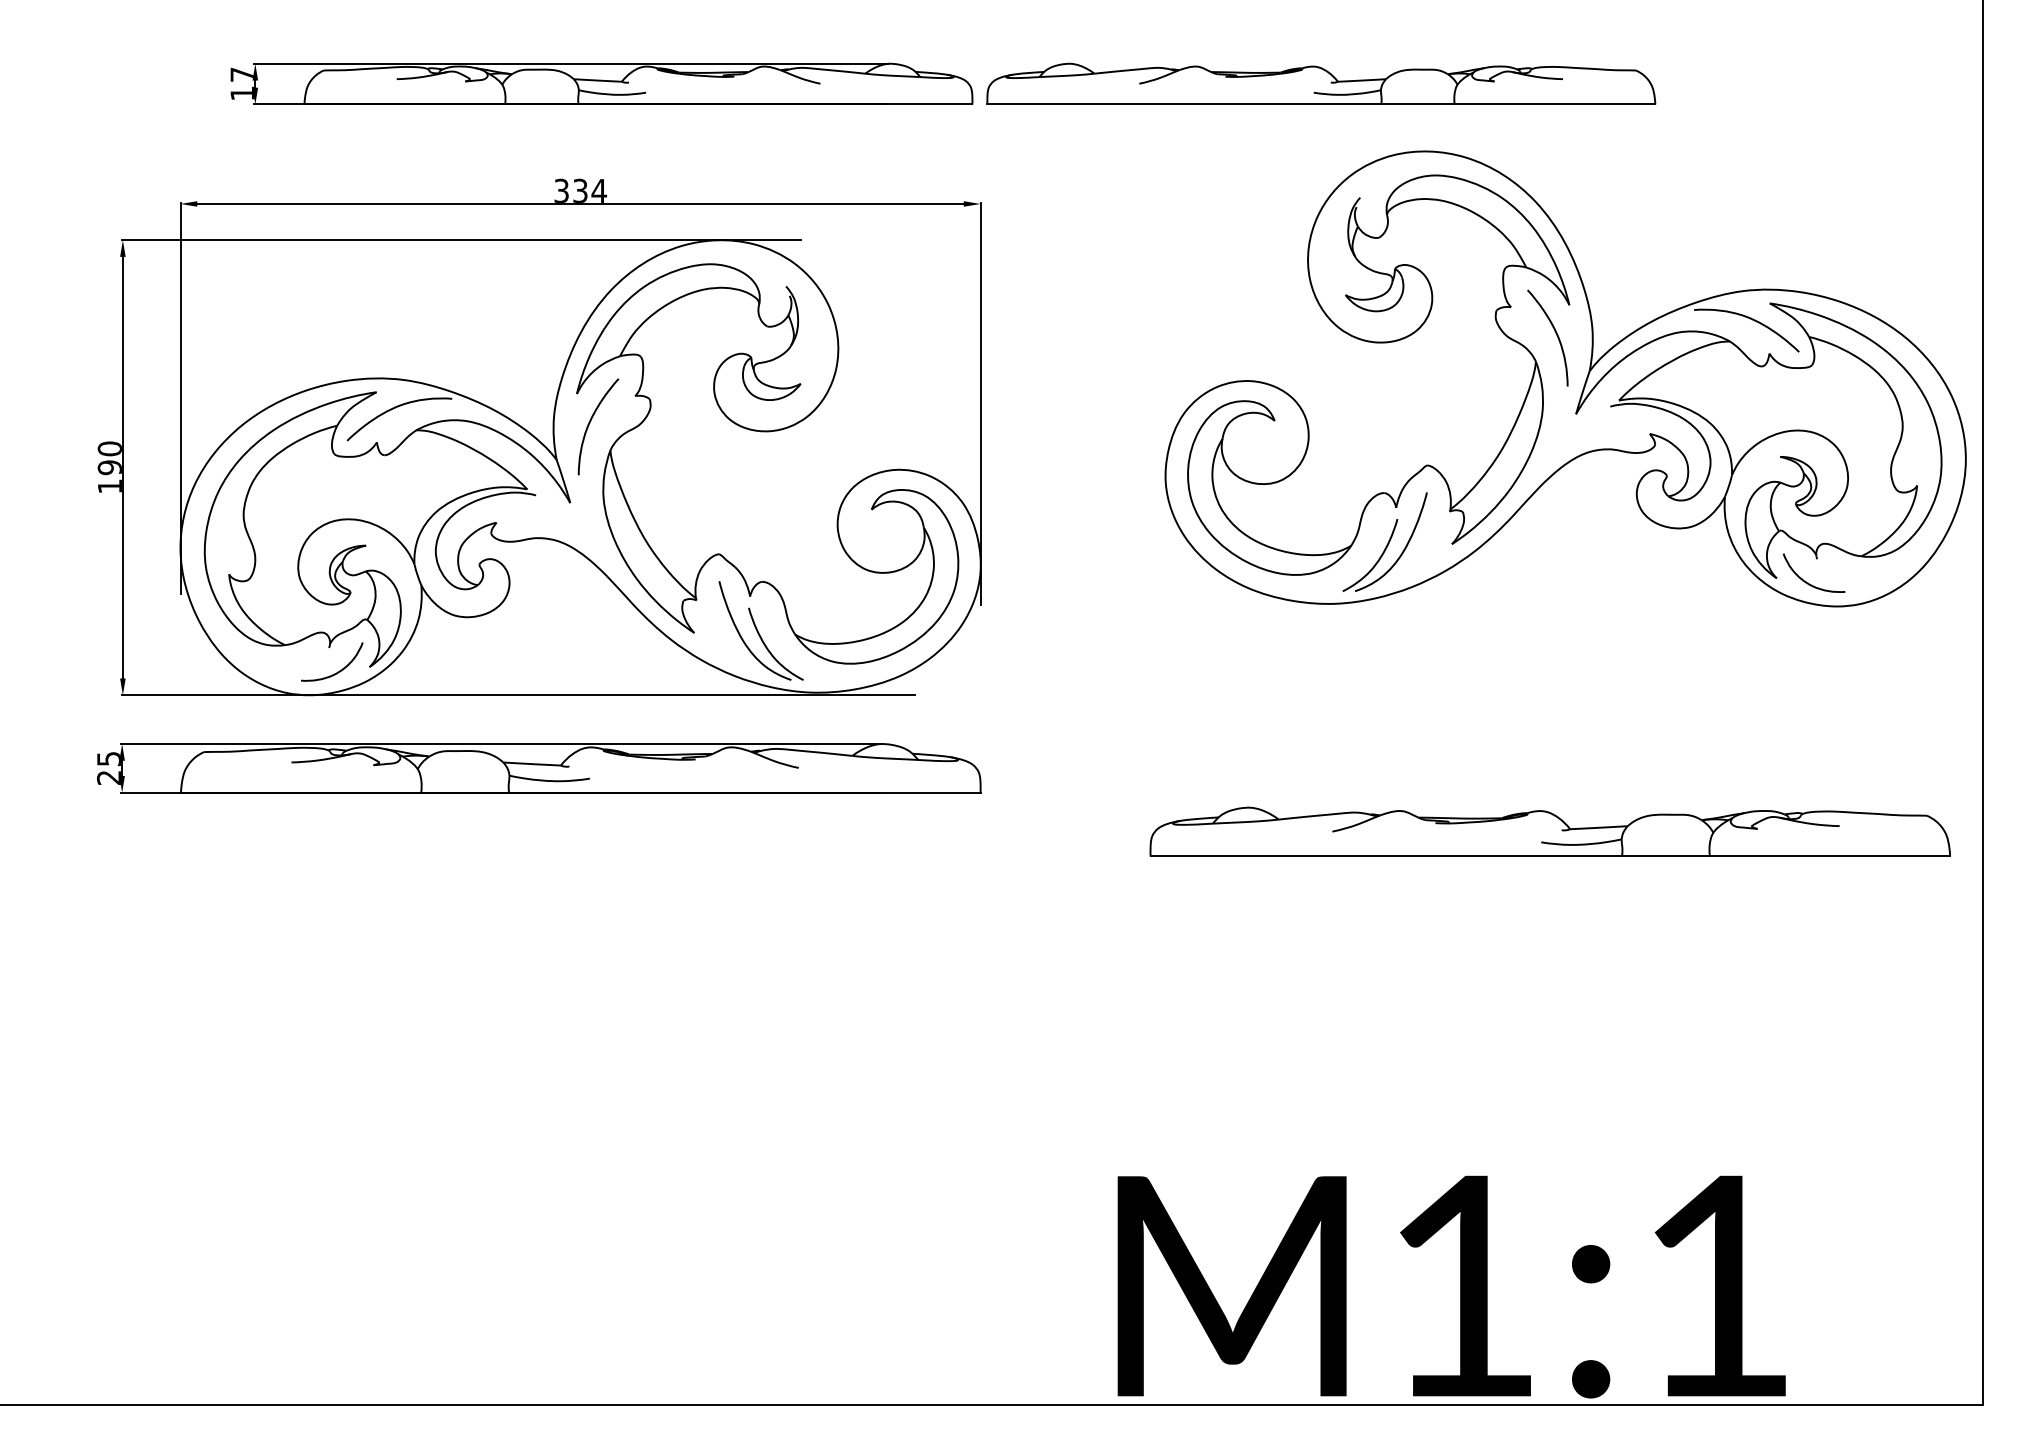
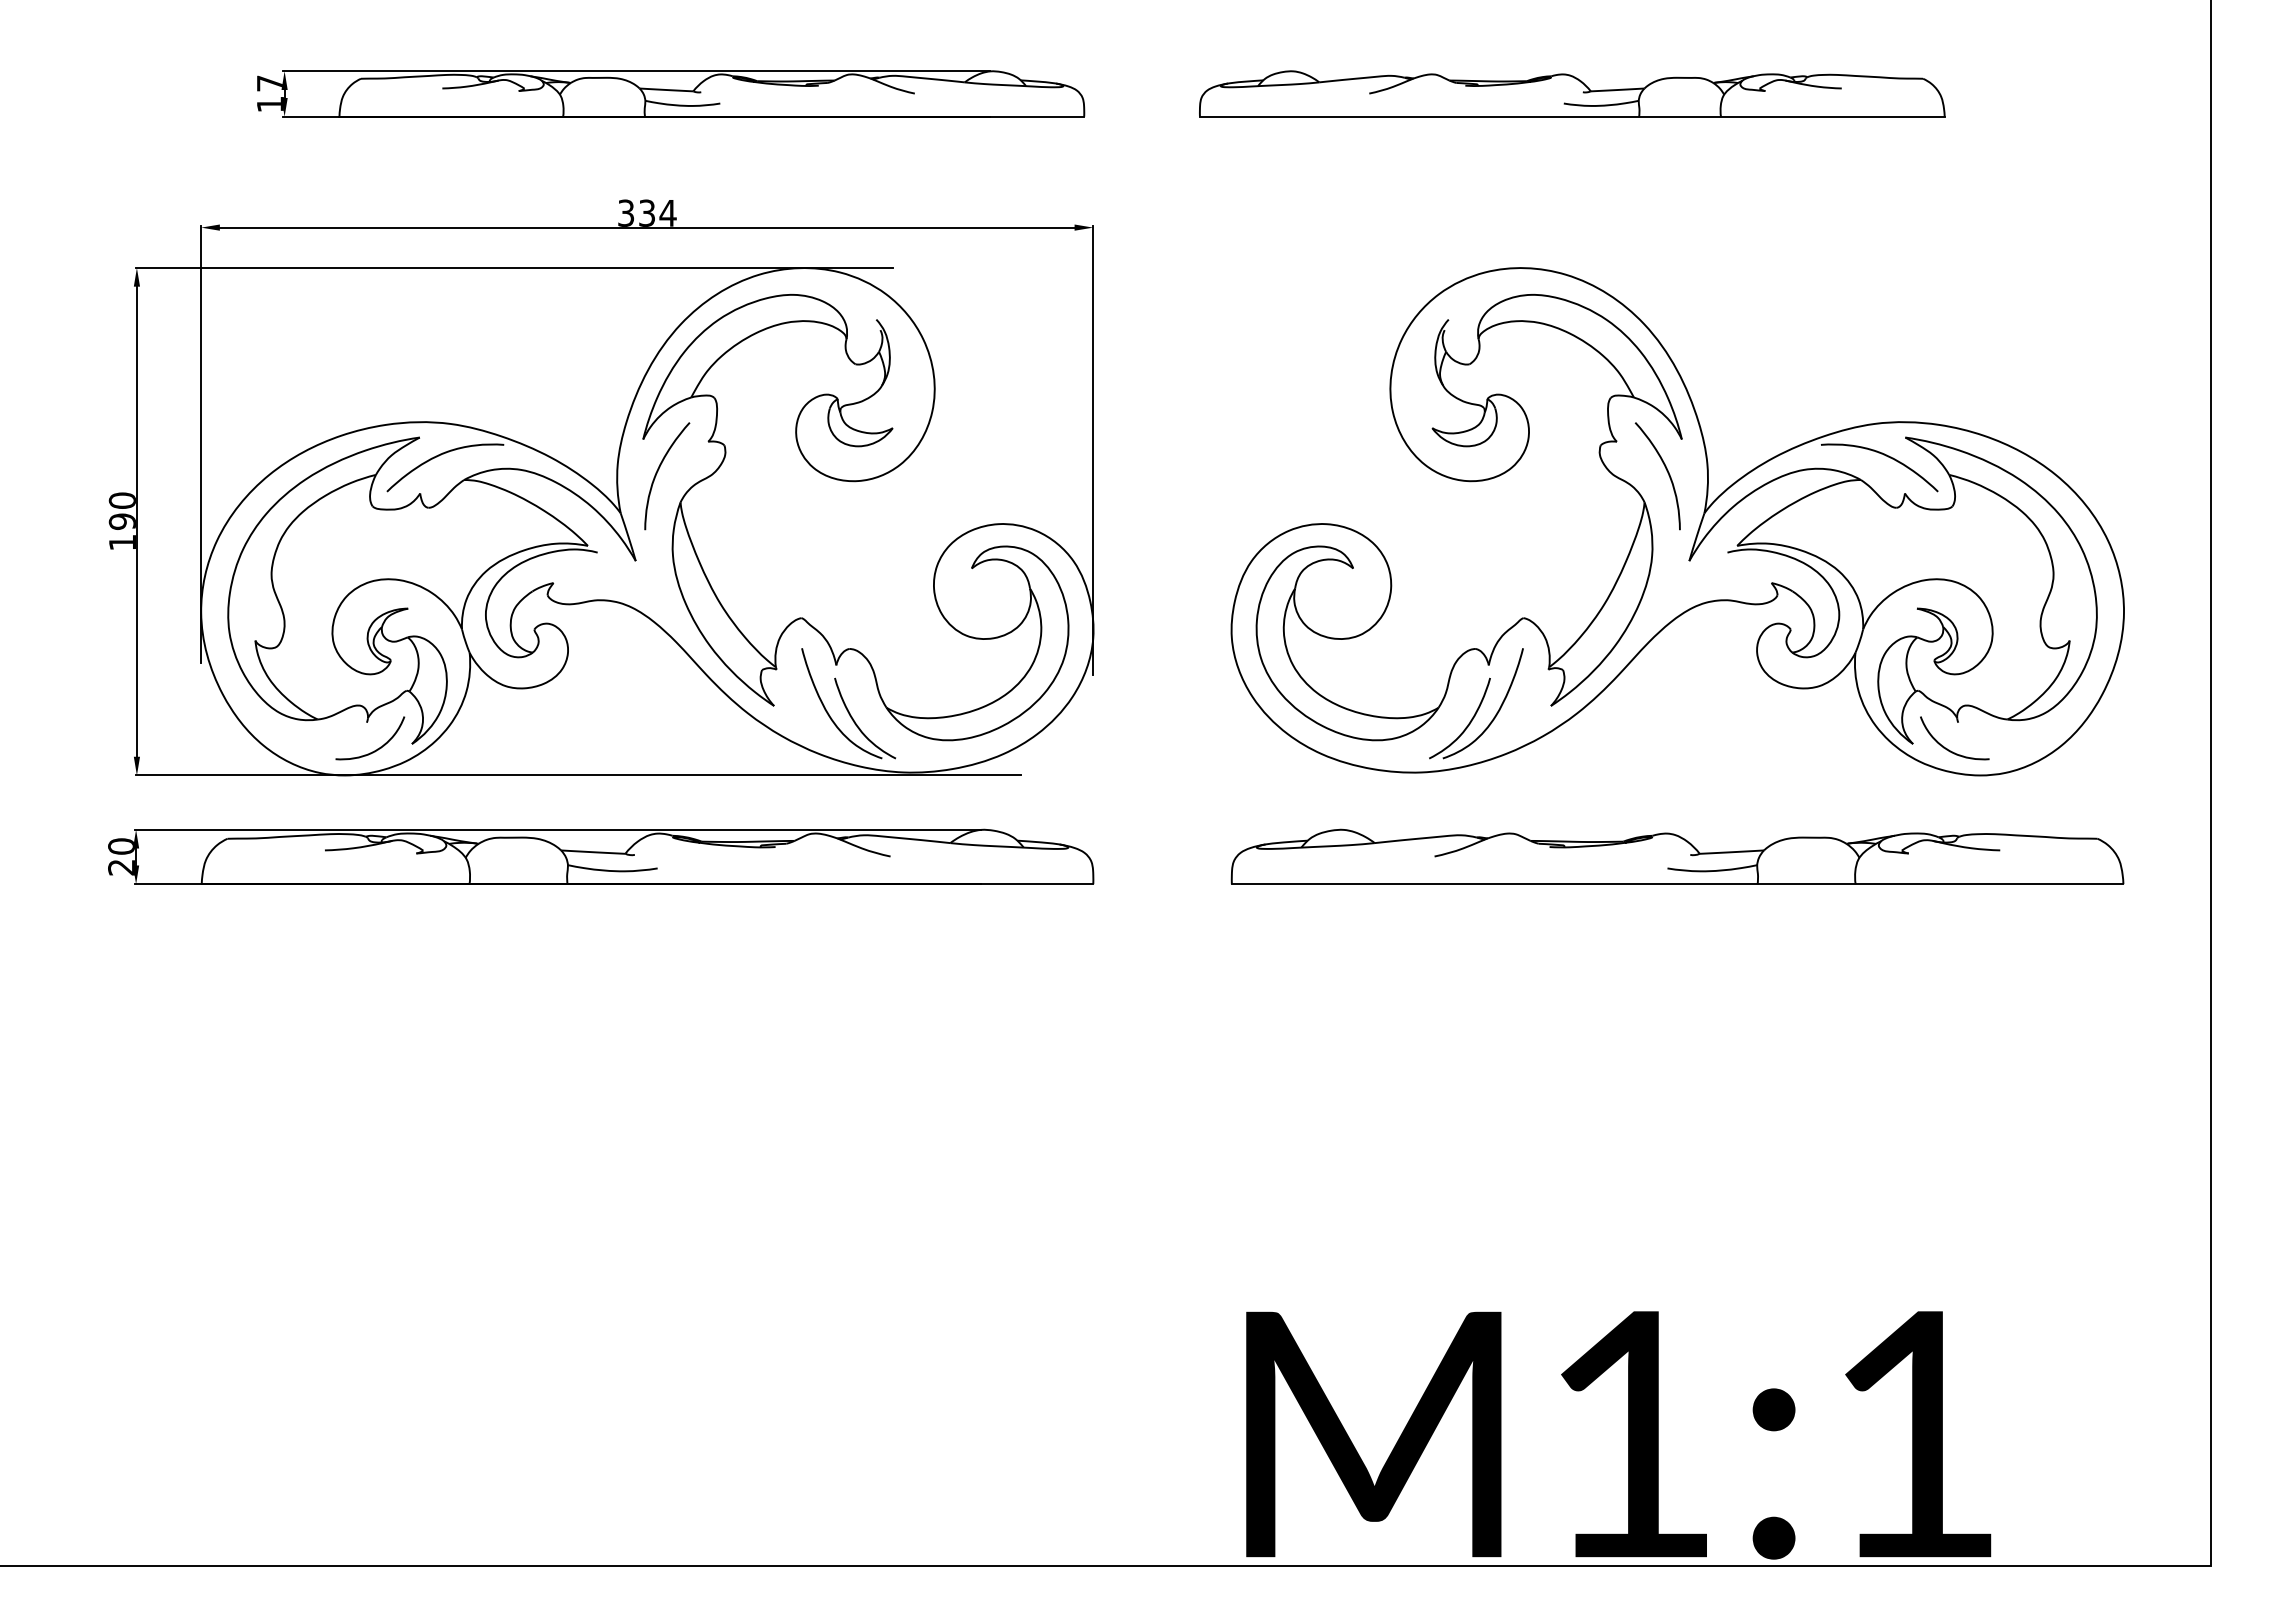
part: (1321, 83) -> (1572, 93), moved
part: (1565, 378) -> (1677, 521), moved
text: (109, 758) -> (121, 846), 25 -> 20
part: (1550, 831) -> (1677, 856), moved

